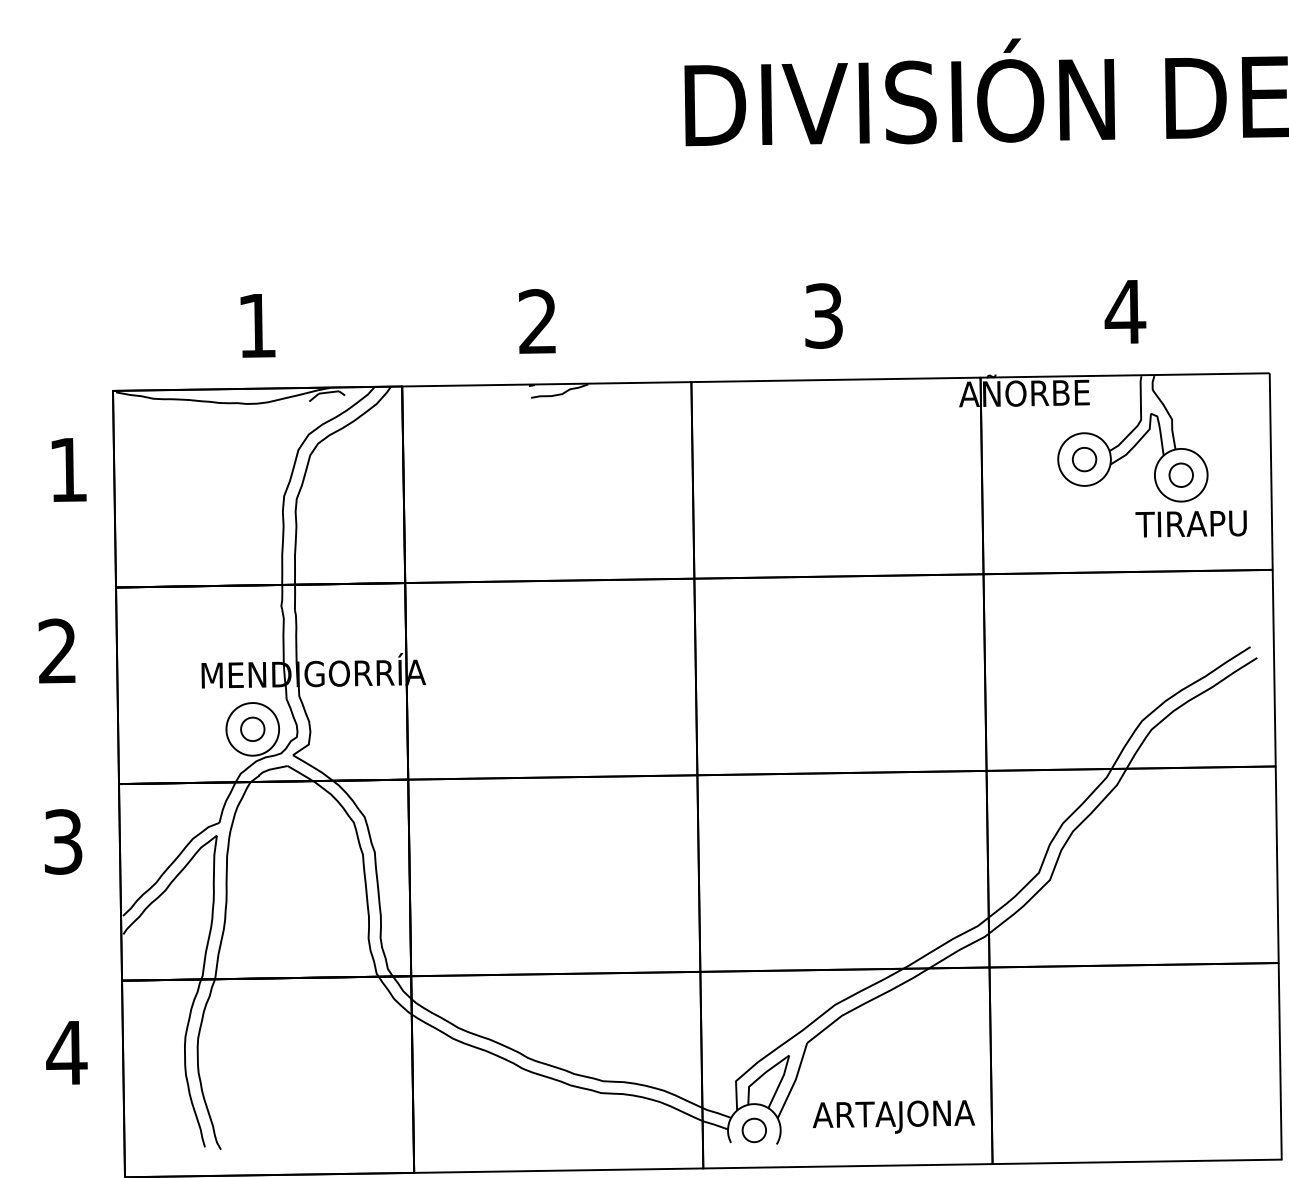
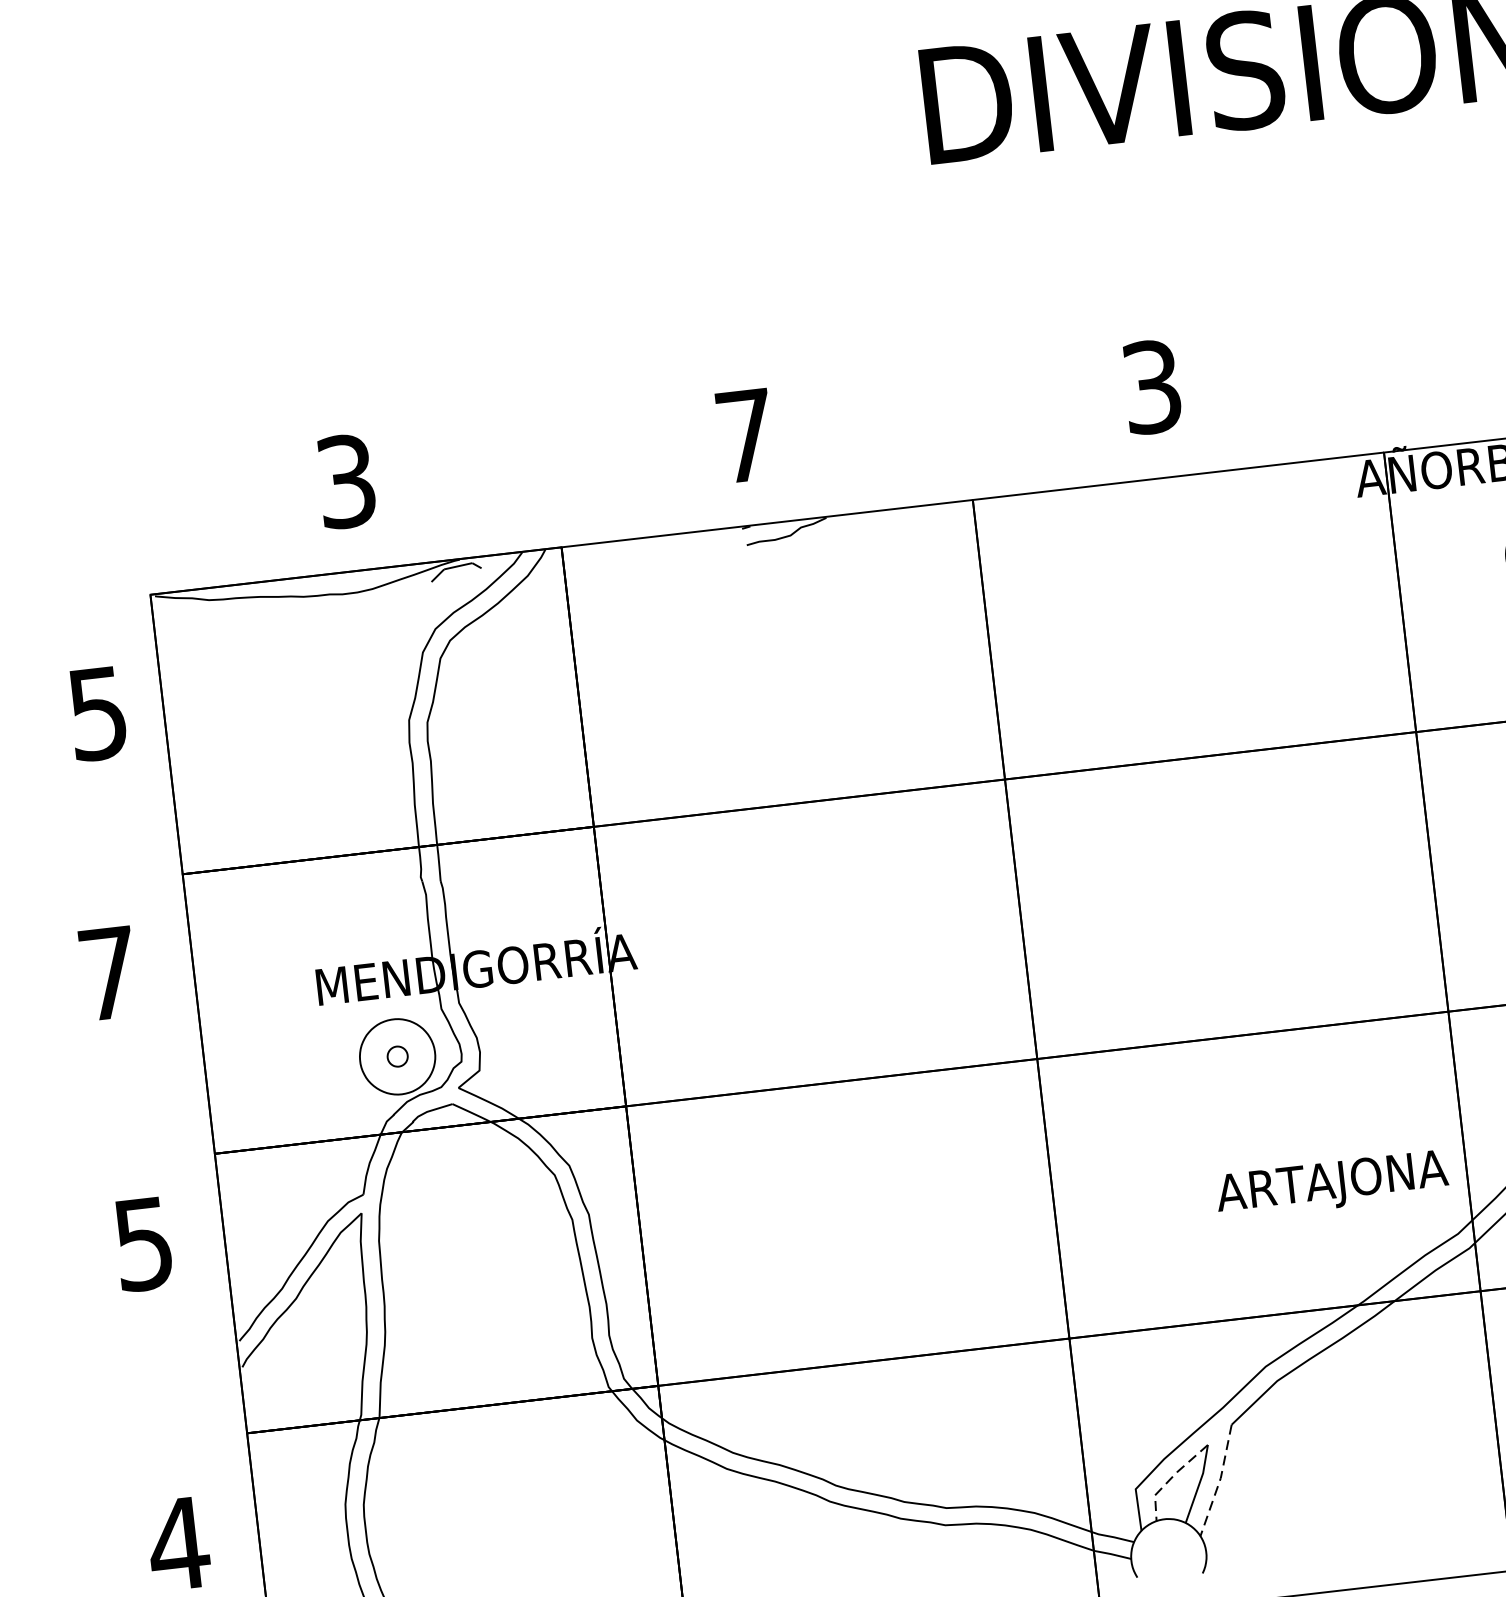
text: (537, 321) -> (745, 435), 2 -> 7
text: (257, 325) -> (346, 481), 1 -> 3
text: (68, 470) -> (98, 714), 1 -> 5
text: (56, 650) -> (106, 972), 2 -> 7
part: (252, 728) -> (397, 1055), size x0.6
text: (63, 841) -> (143, 1243), 3 -> 5
line: (760, 1076) -> (1169, 1479), solid -> dashed
line: (795, 1081) -> (1220, 1481), solid -> dashed
text: (893, 1116) -> (1331, 1183), moved
part: (753, 1130) -> (1167, 1556), removed

